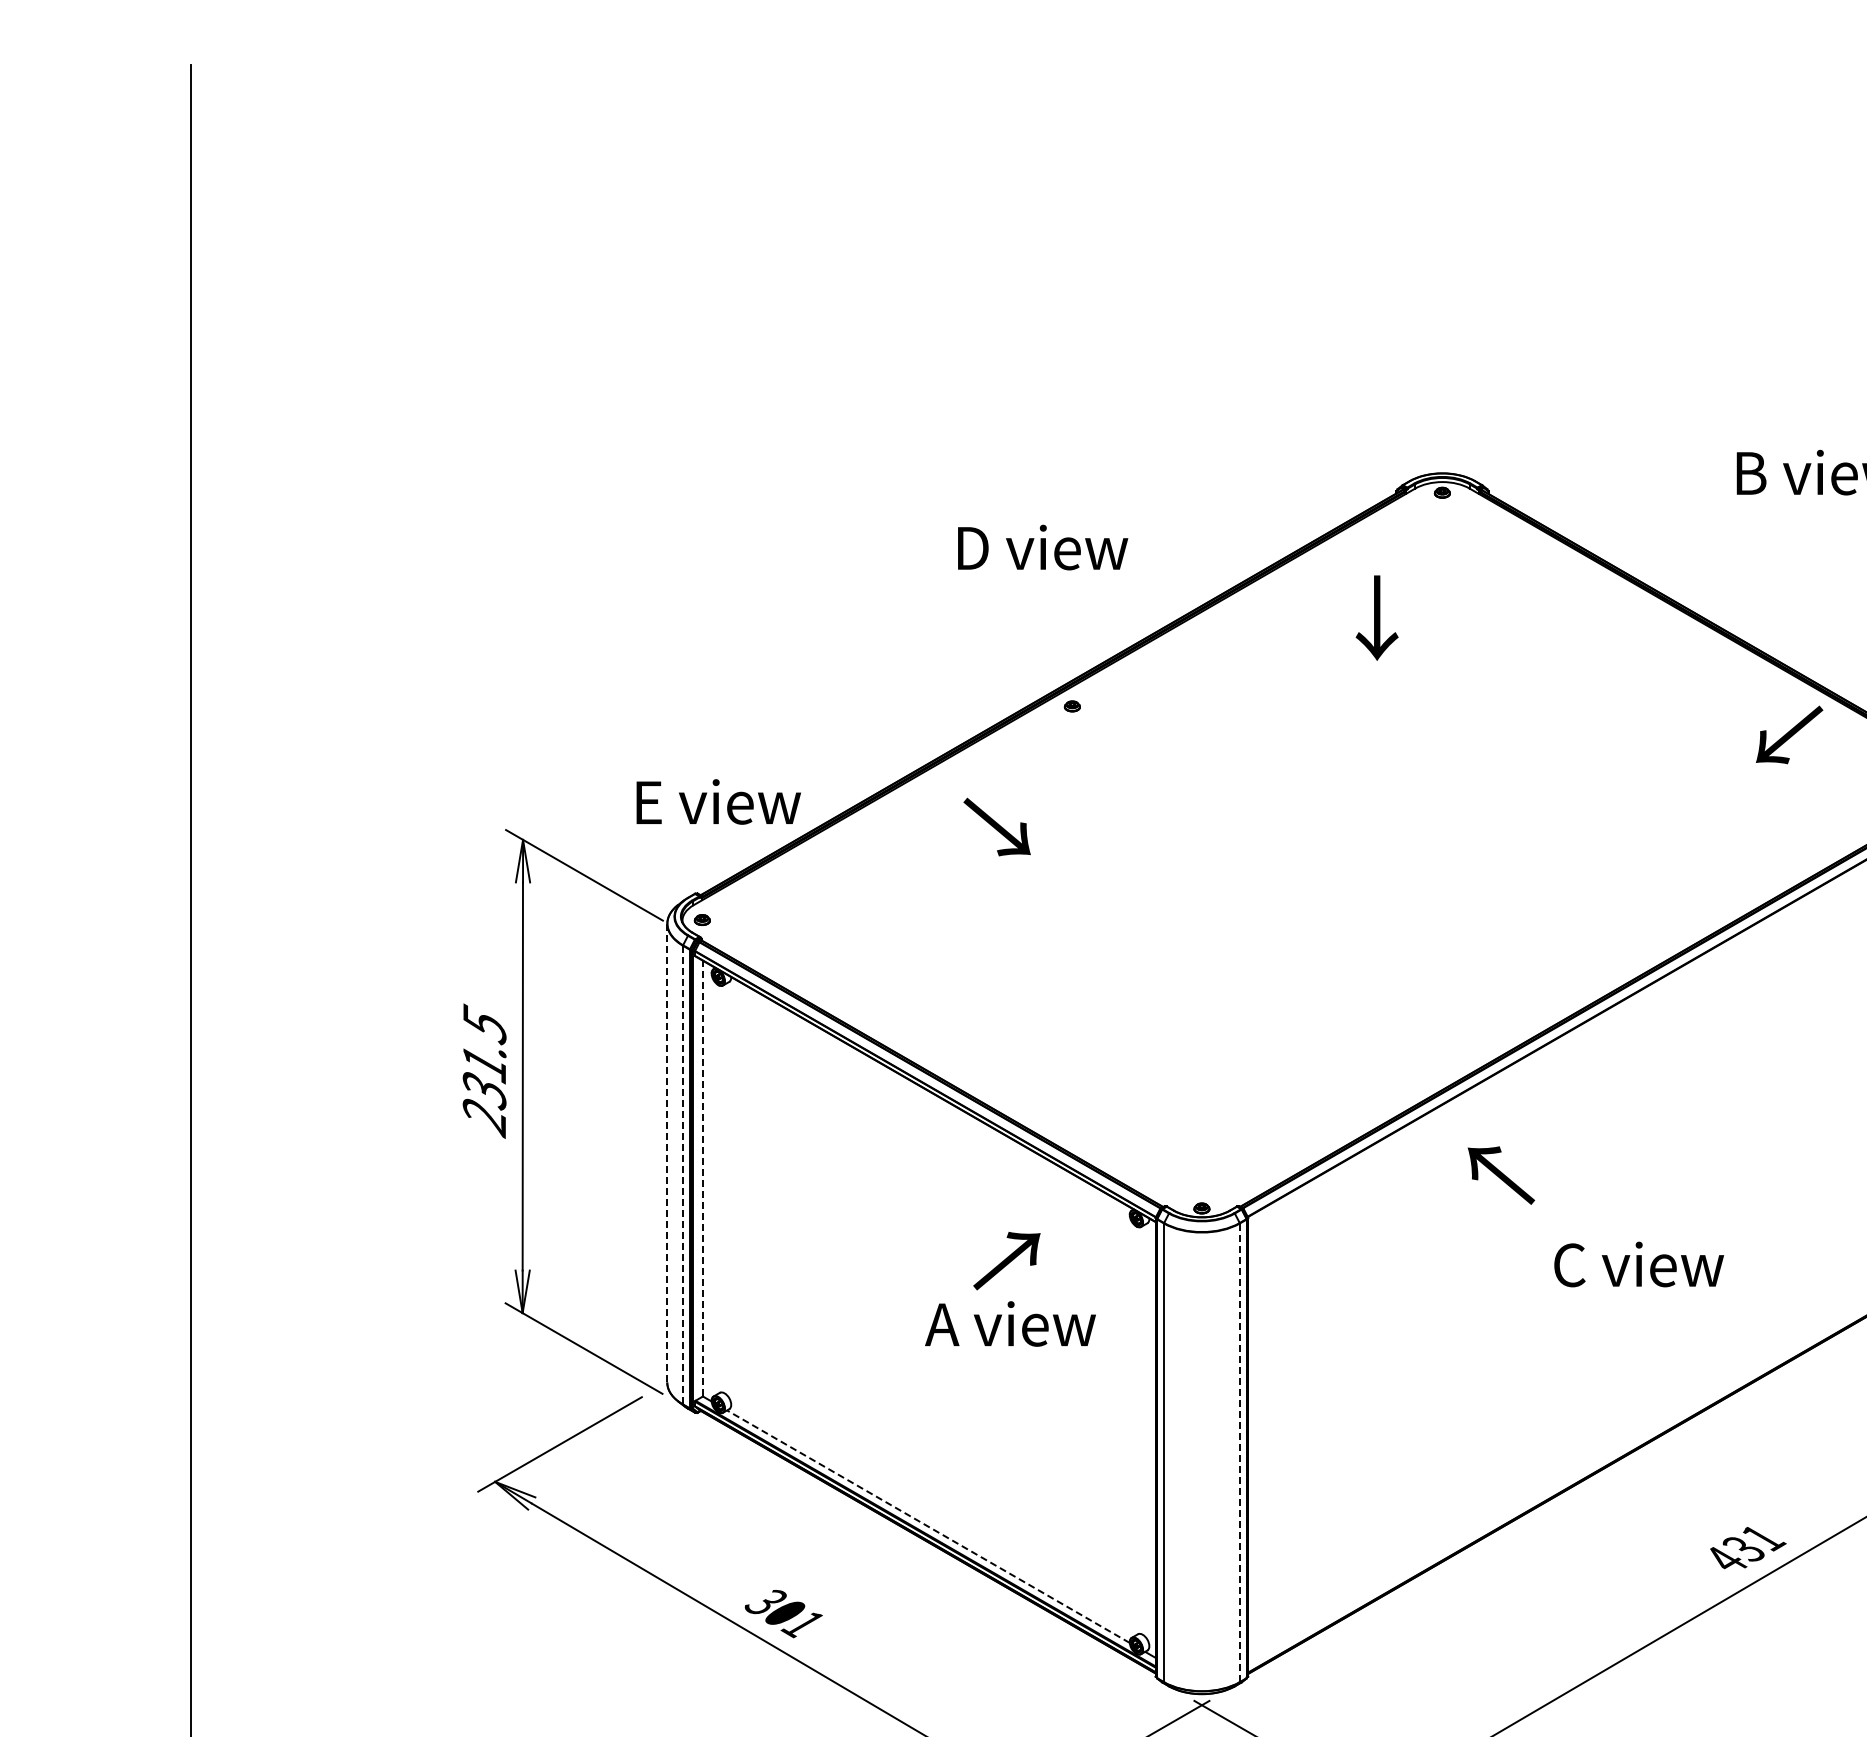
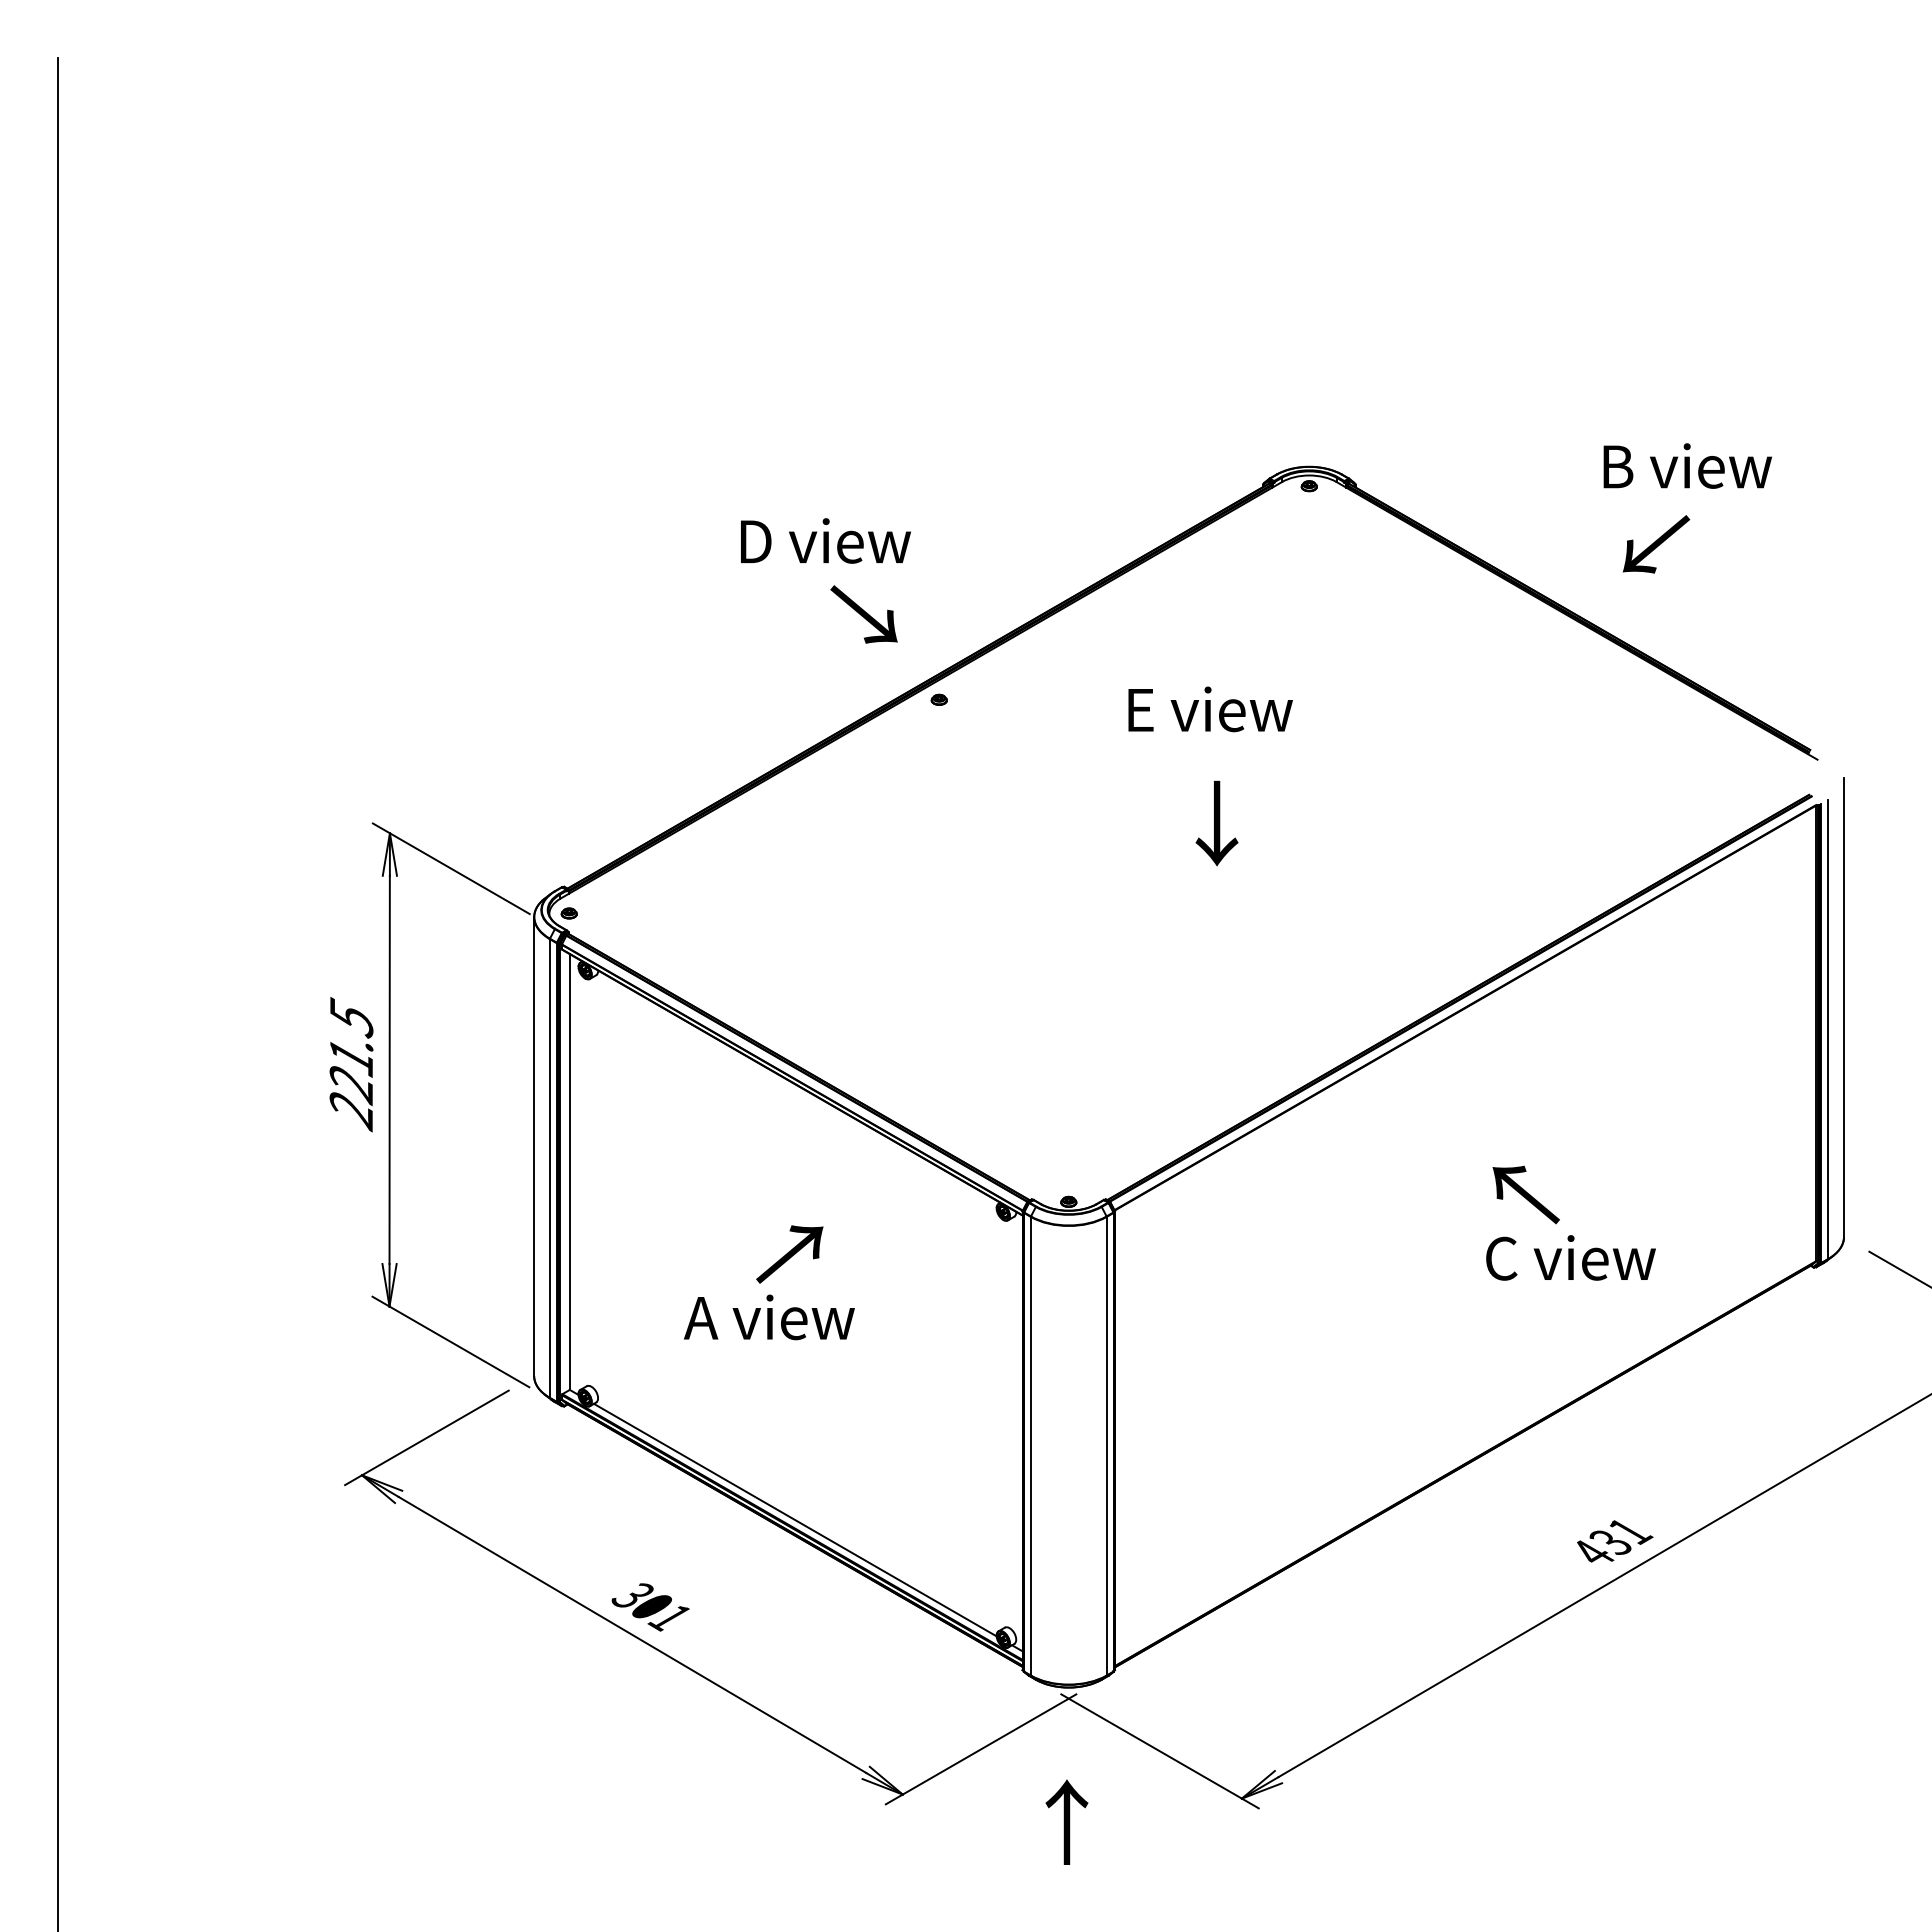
text: (1042, 547) -> (825, 540), moved
text: (1376, 618) -> (1216, 823), moved
text: (1789, 735) -> (1656, 544), moved
text: (718, 802) -> (1210, 709), moved
text: (996, 827) -> (863, 614), moved
text: (484, 1092) -> (351, 1085), 231.5 -> 221.5
line: (667, 1154) -> (534, 1147), dashed -> solid
line: (682, 1175) -> (549, 1168), dashed -> solid
text: (1500, 1175) -> (1525, 1194), moved
line: (702, 1179) -> (569, 1172), dashed -> solid
text: (1006, 1261) -> (789, 1254), moved
text: (1638, 1264) -> (1570, 1257), moved
text: (1010, 1324) -> (769, 1317), moved
line: (1239, 1452) -> (1106, 1445), dashed -> solid
line: (928, 1527) -> (795, 1520), dashed -> solid

